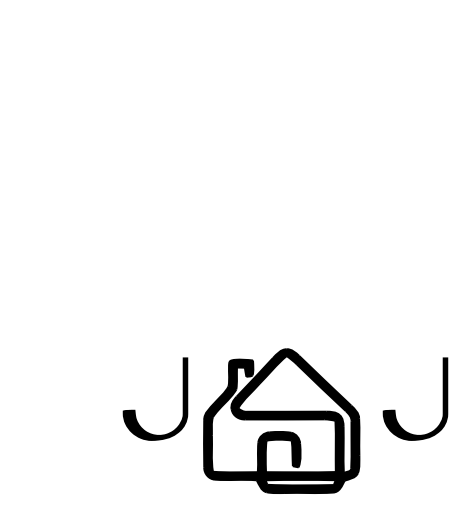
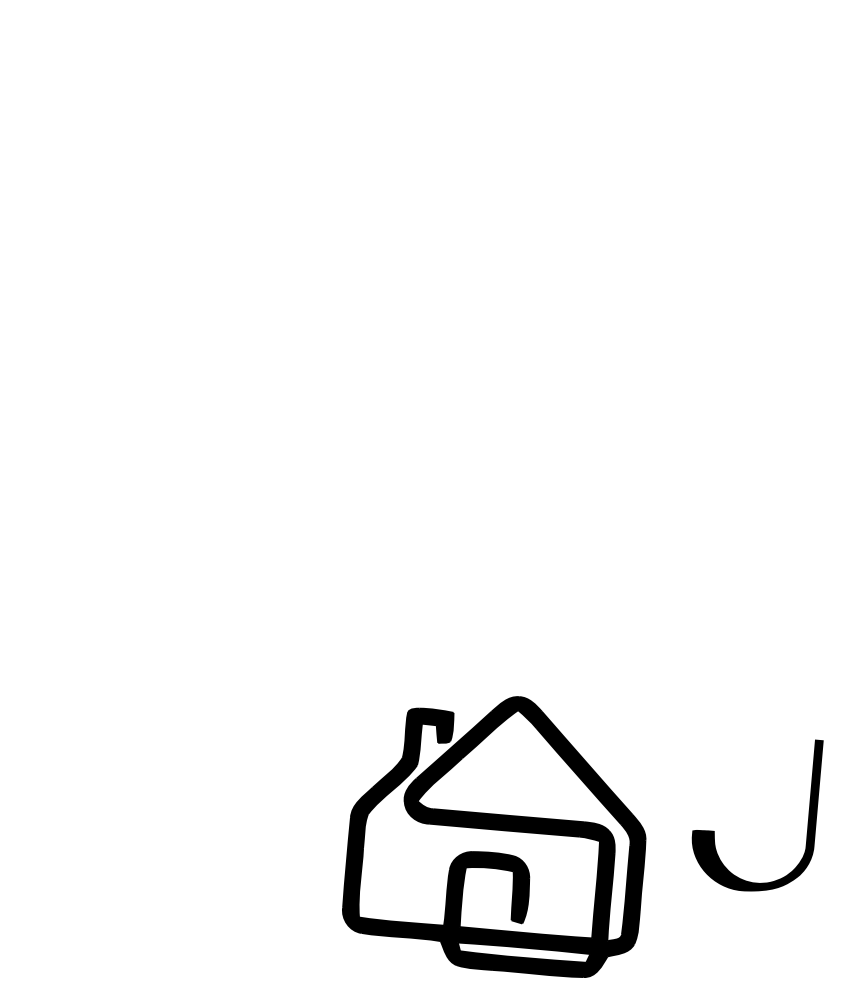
part: (135, 410) -> (222, 788), removed

